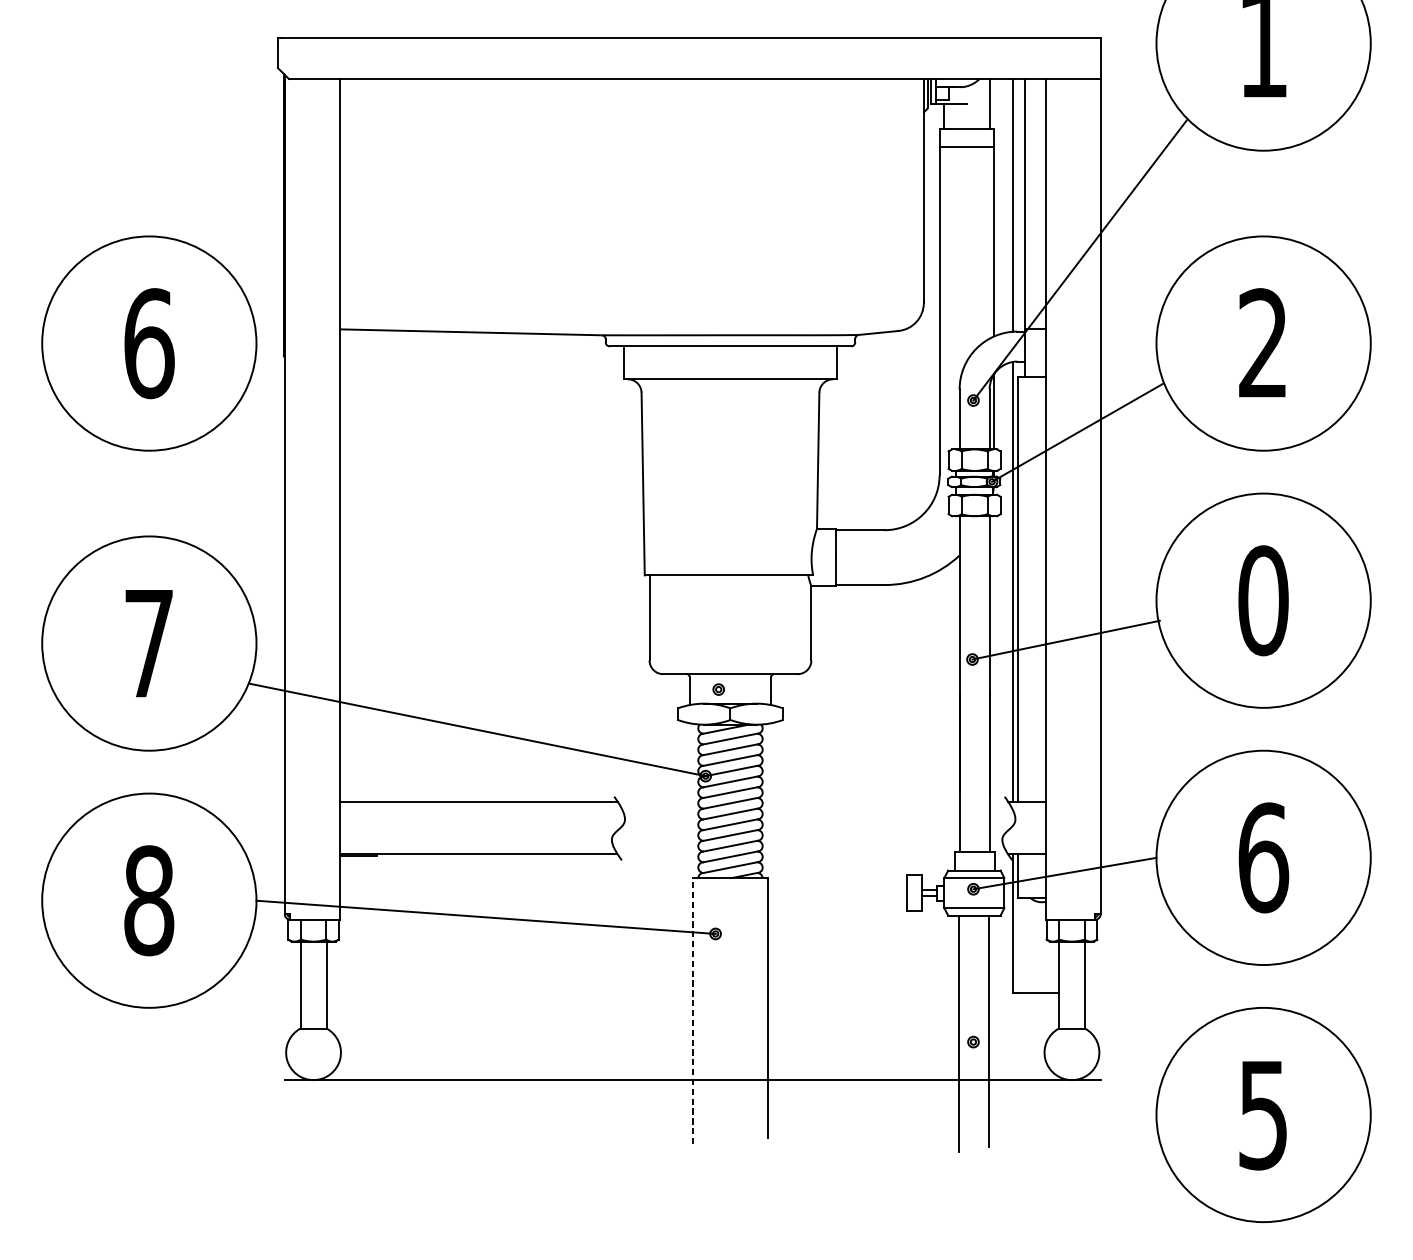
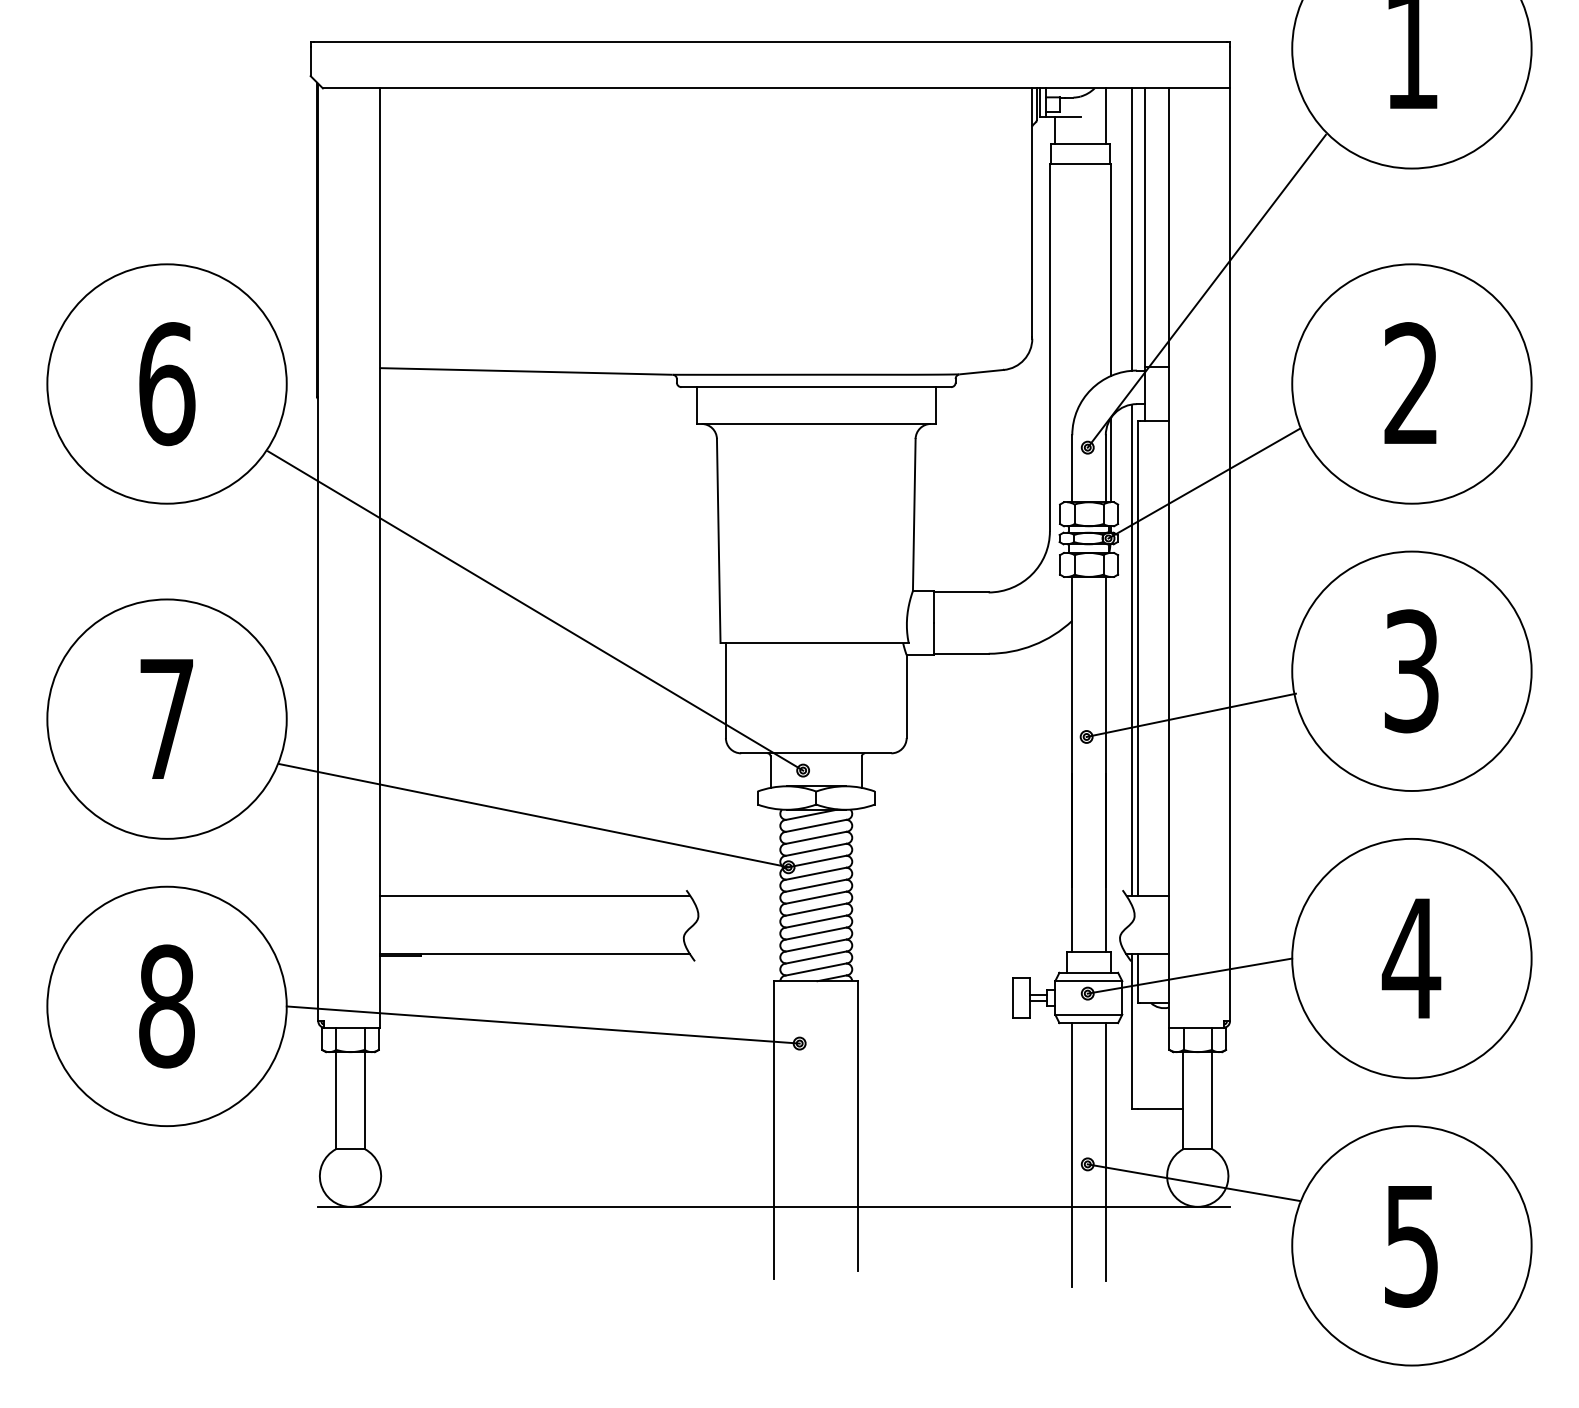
line: (479, 546) -> (535, 610), added
text: (1263, 600) -> (1411, 671), 0 -> 3
text: (1263, 857) -> (1411, 958), 6 -> 4
line: (693, 1010) -> (774, 1129), dashed -> solid
line: (1068, 1058) -> (1193, 1182), added

